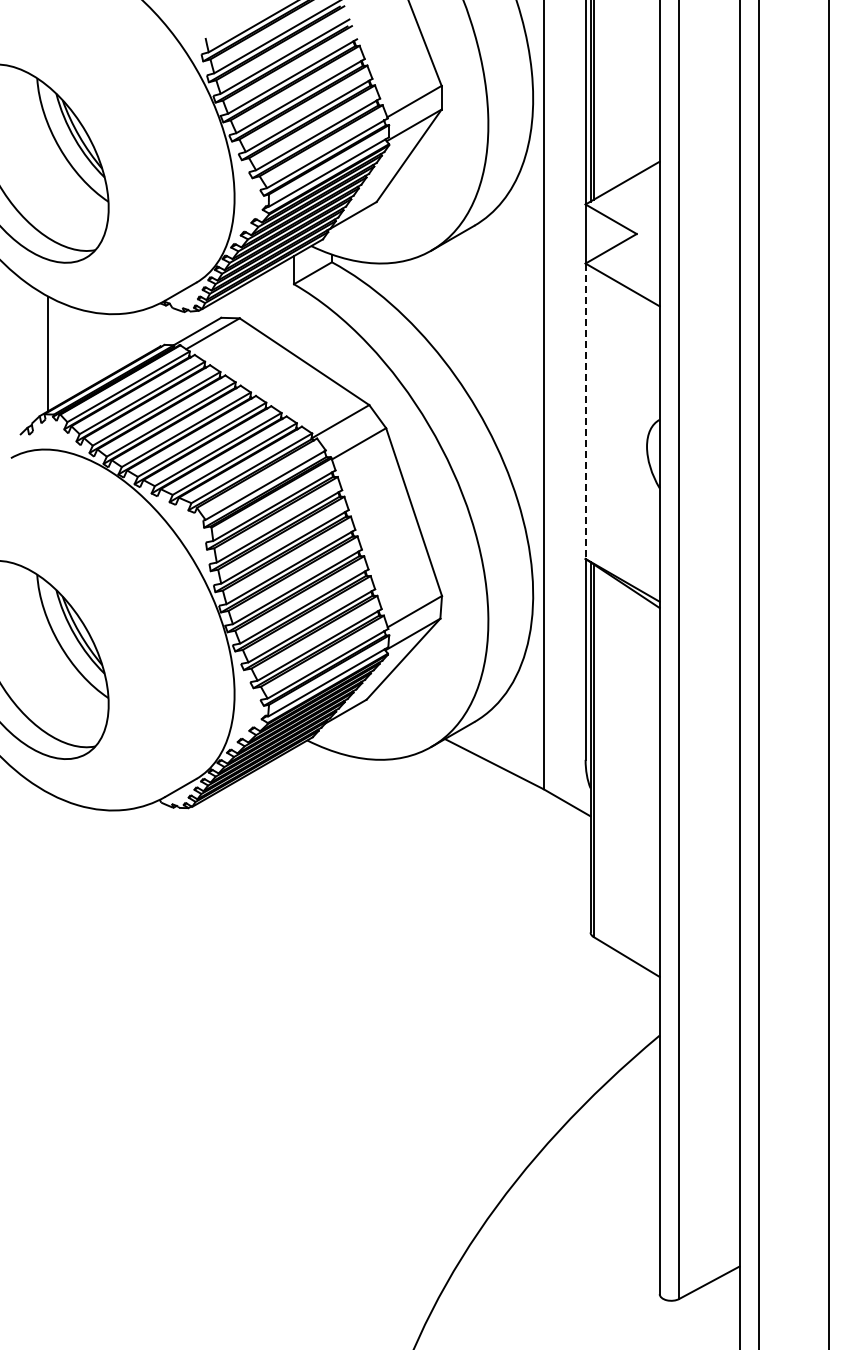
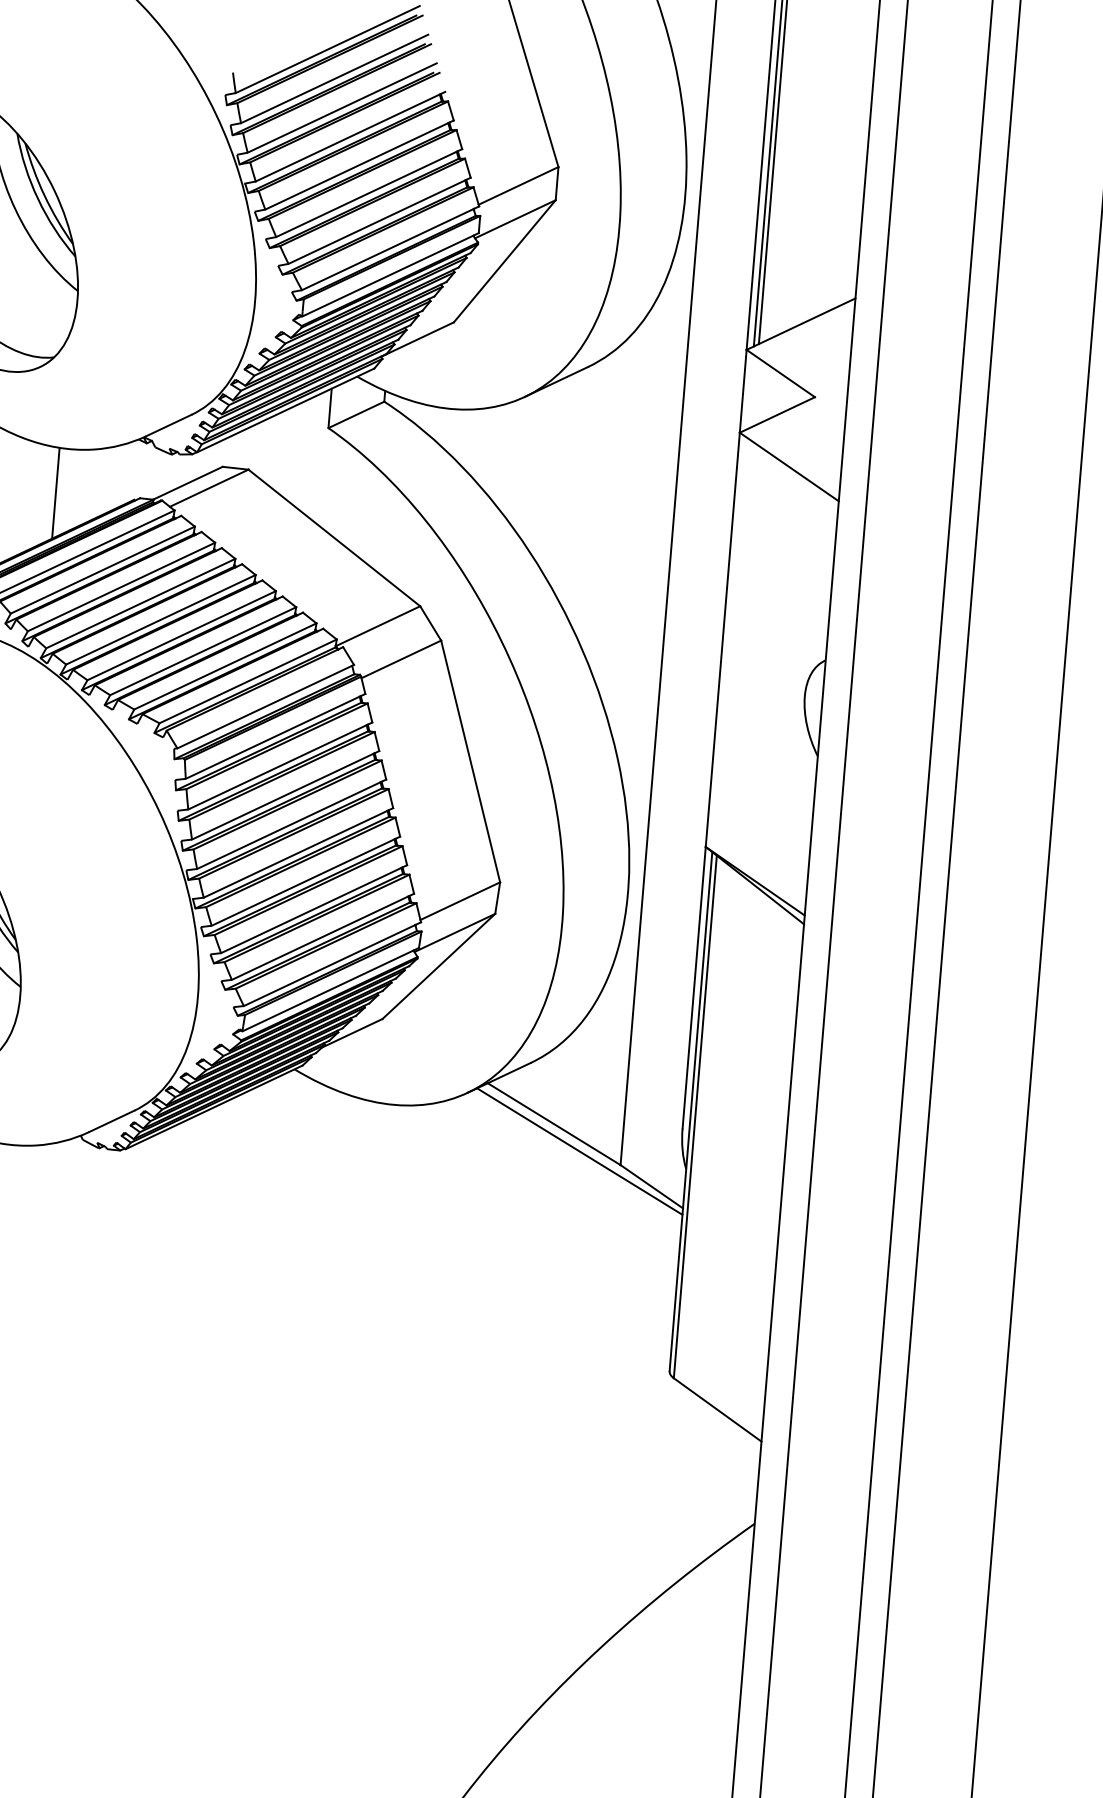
line: (104, 345) -> (55, 492), added
line: (585, 411) -> (722, 640), dashed -> solid
line: (513, 781) -> (579, 1150), added

